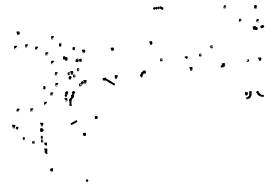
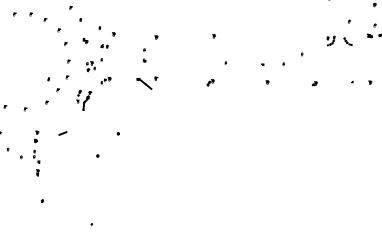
part: (106, 62) -> (144, 55), added
part: (142, 73) -> (209, 82), moved
part: (254, 95) -> (339, 42), moved
line: (73, 122) -> (62, 133), moved

